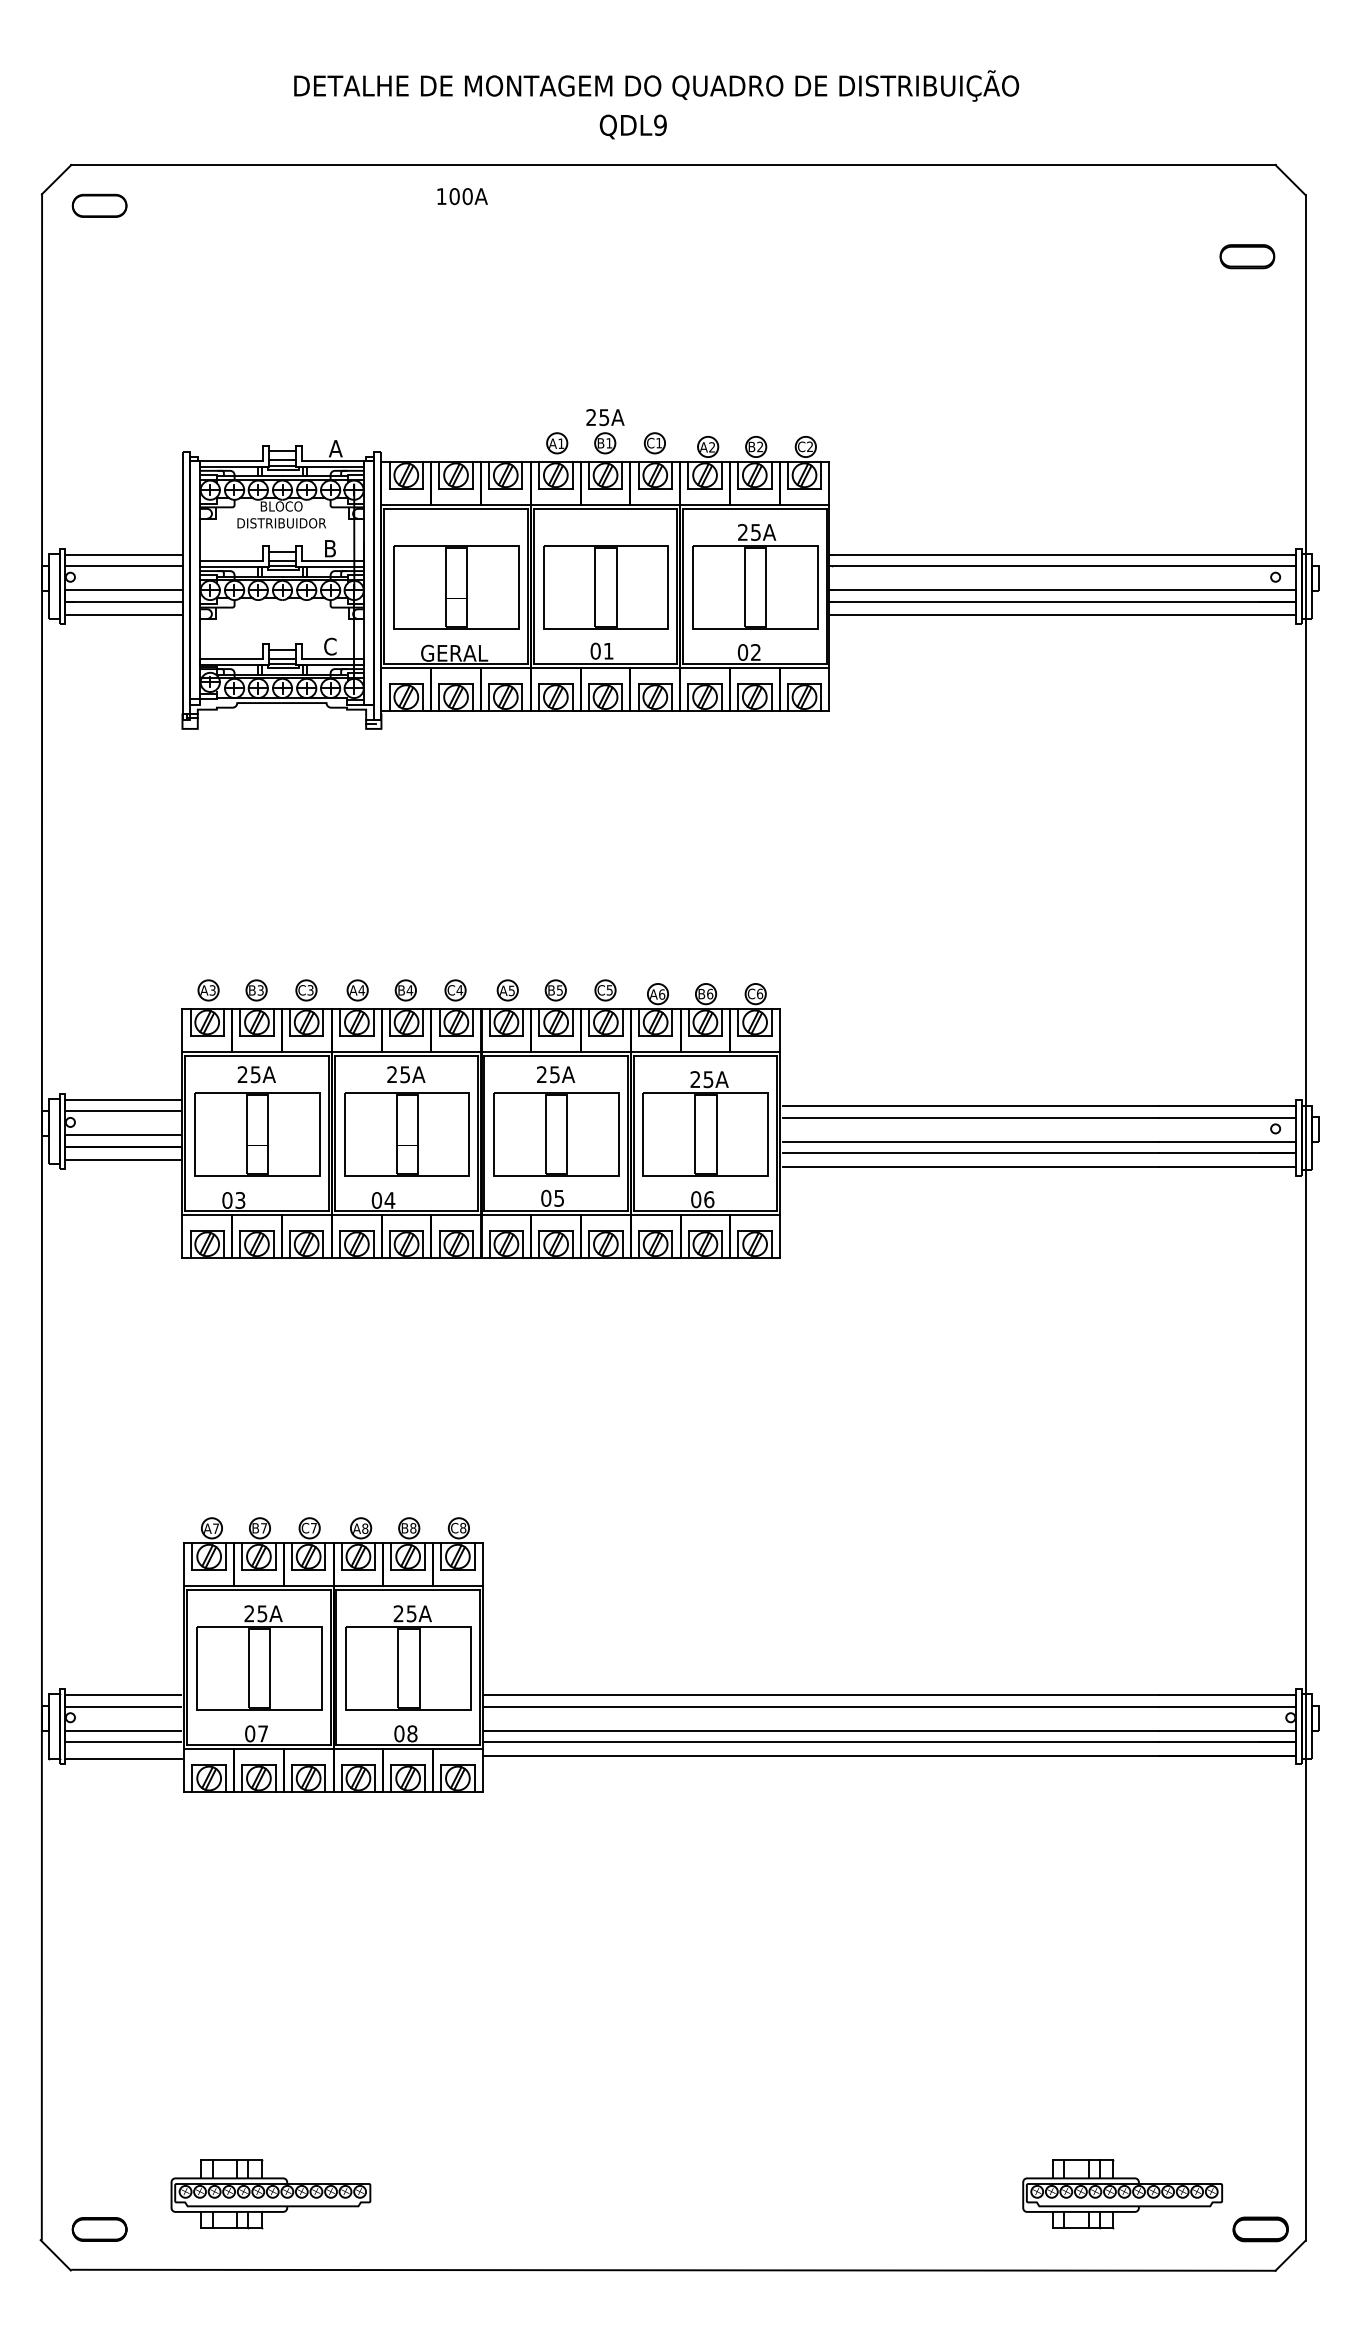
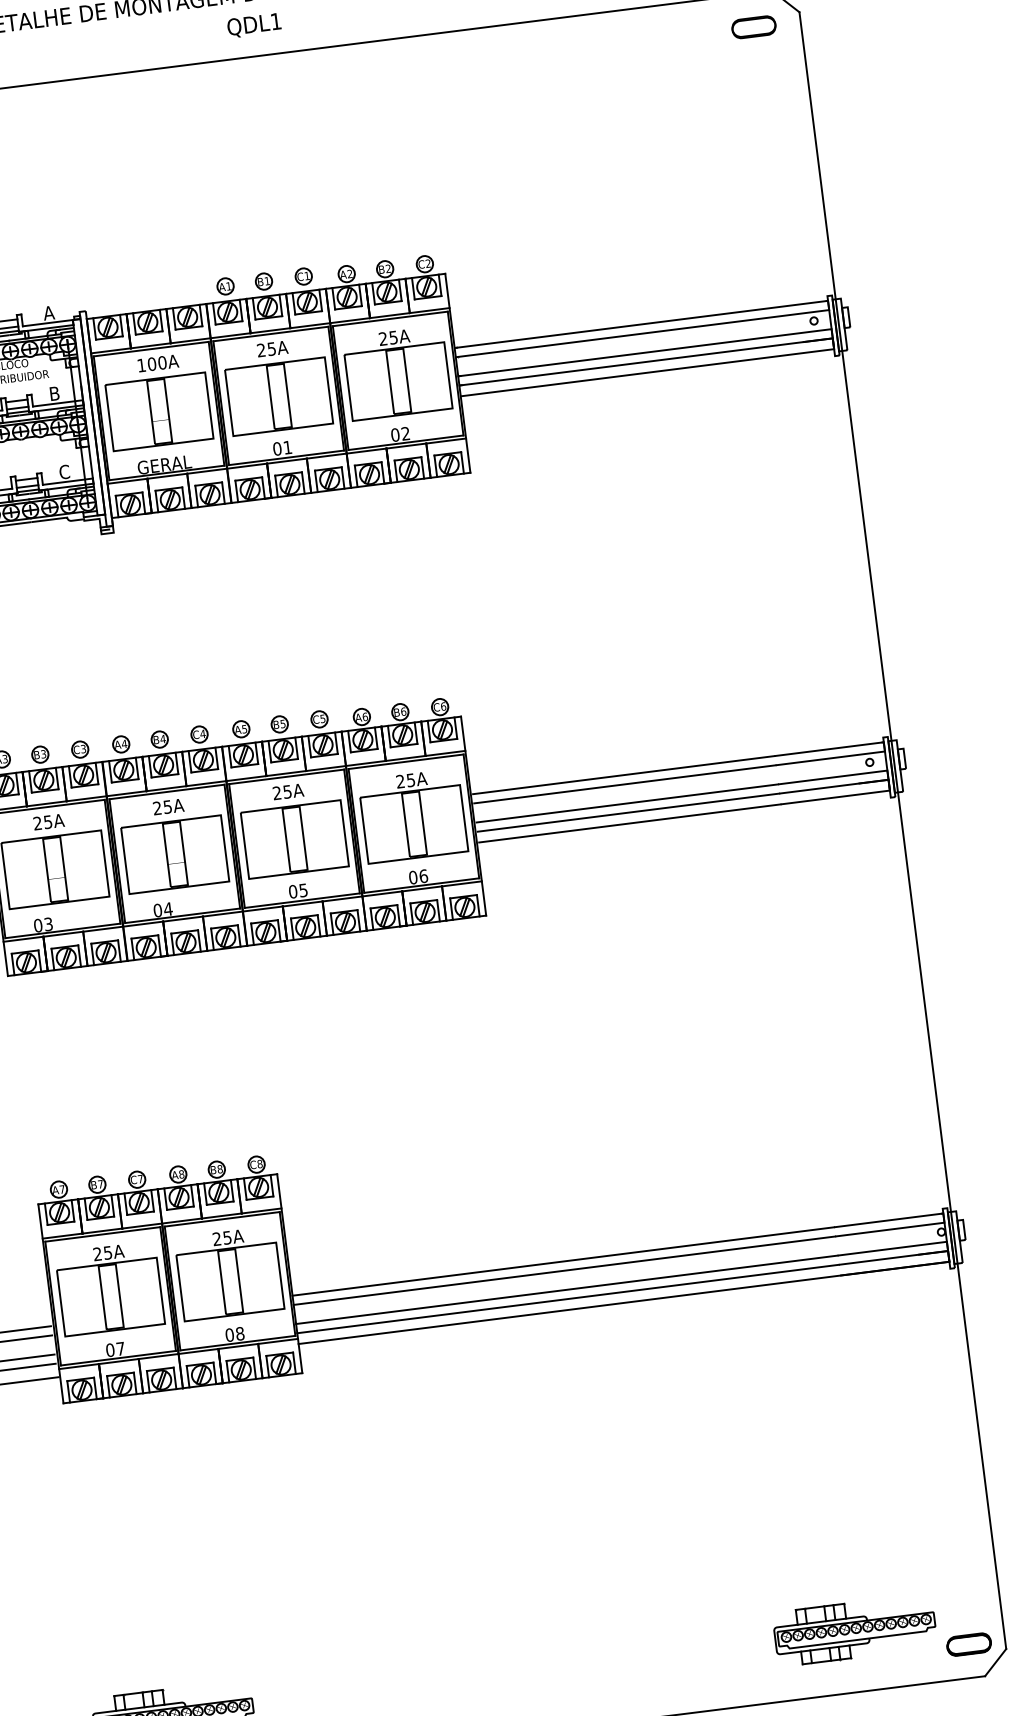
text: (660, 124) -> (276, 20), QDL9 -> QDL1
text: (462, 196) -> (158, 363), moved
part: (1247, 256) -> (754, 27), moved
text: (605, 417) -> (272, 348), moved

